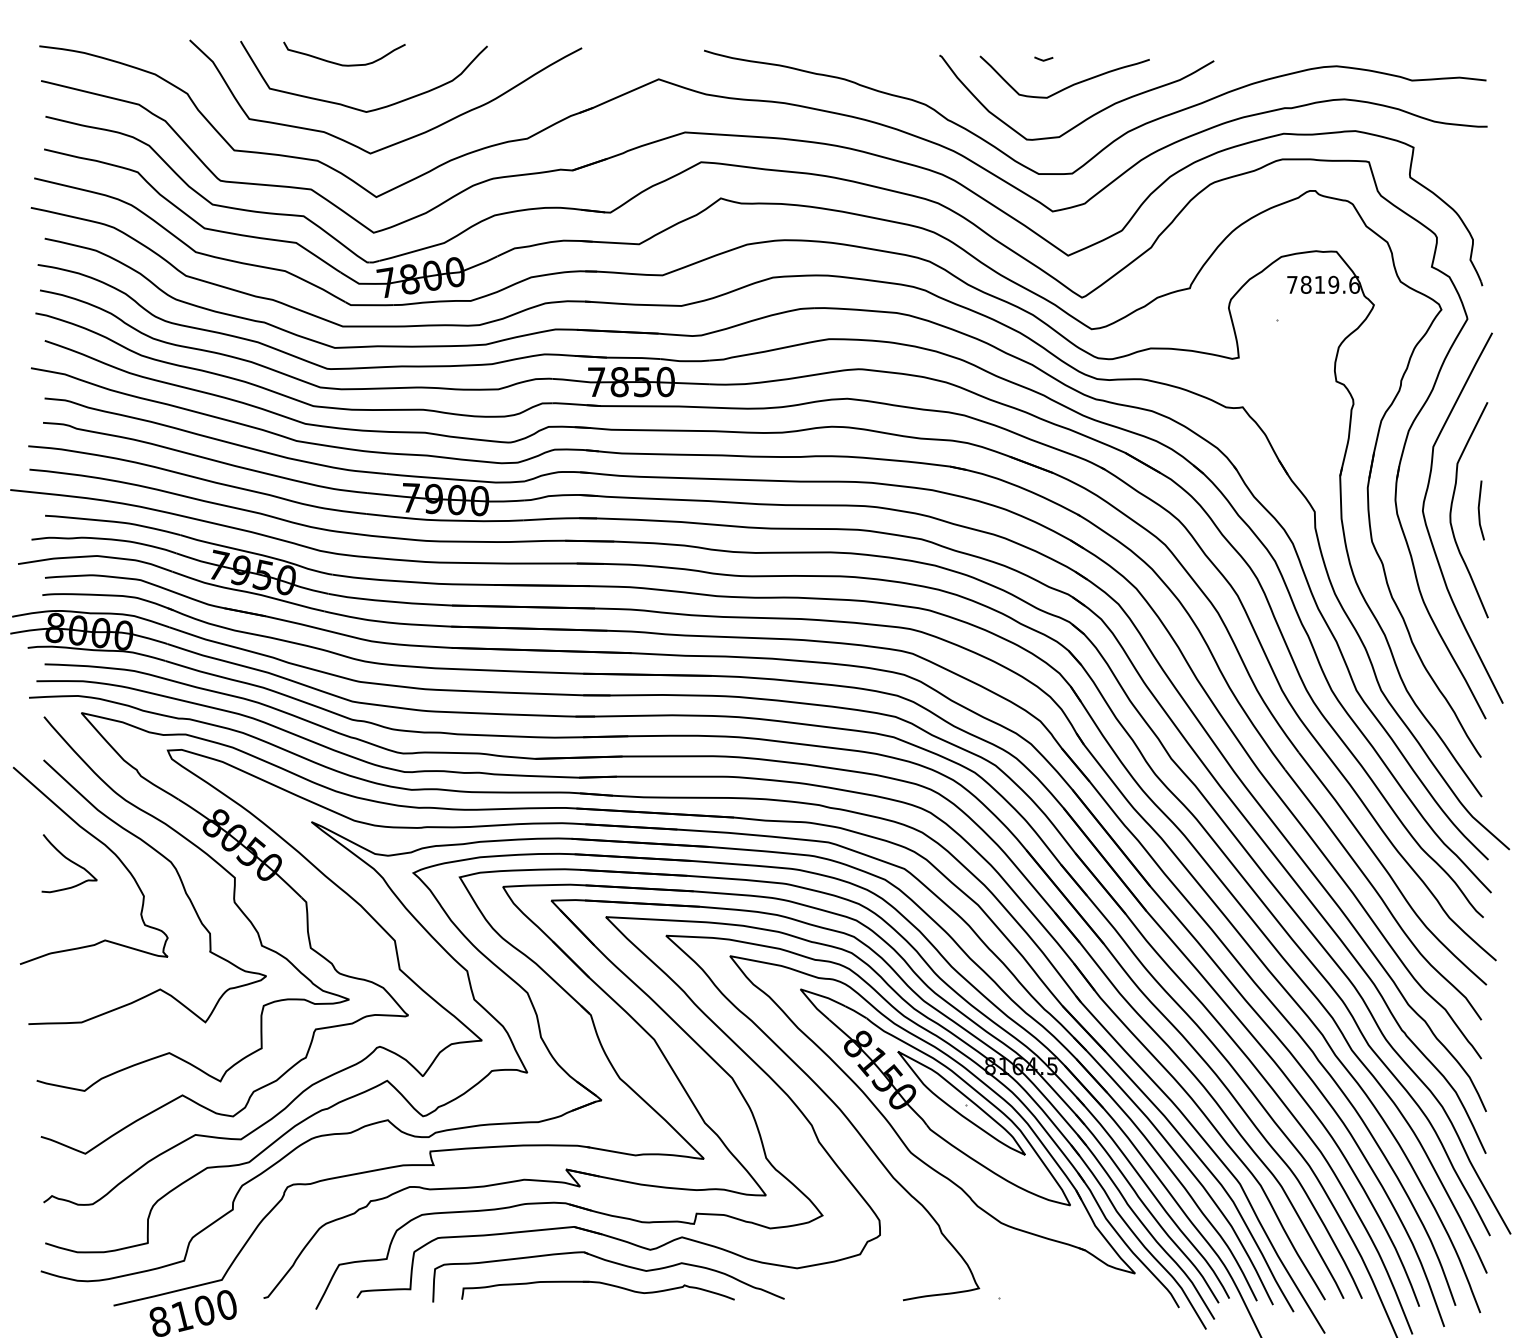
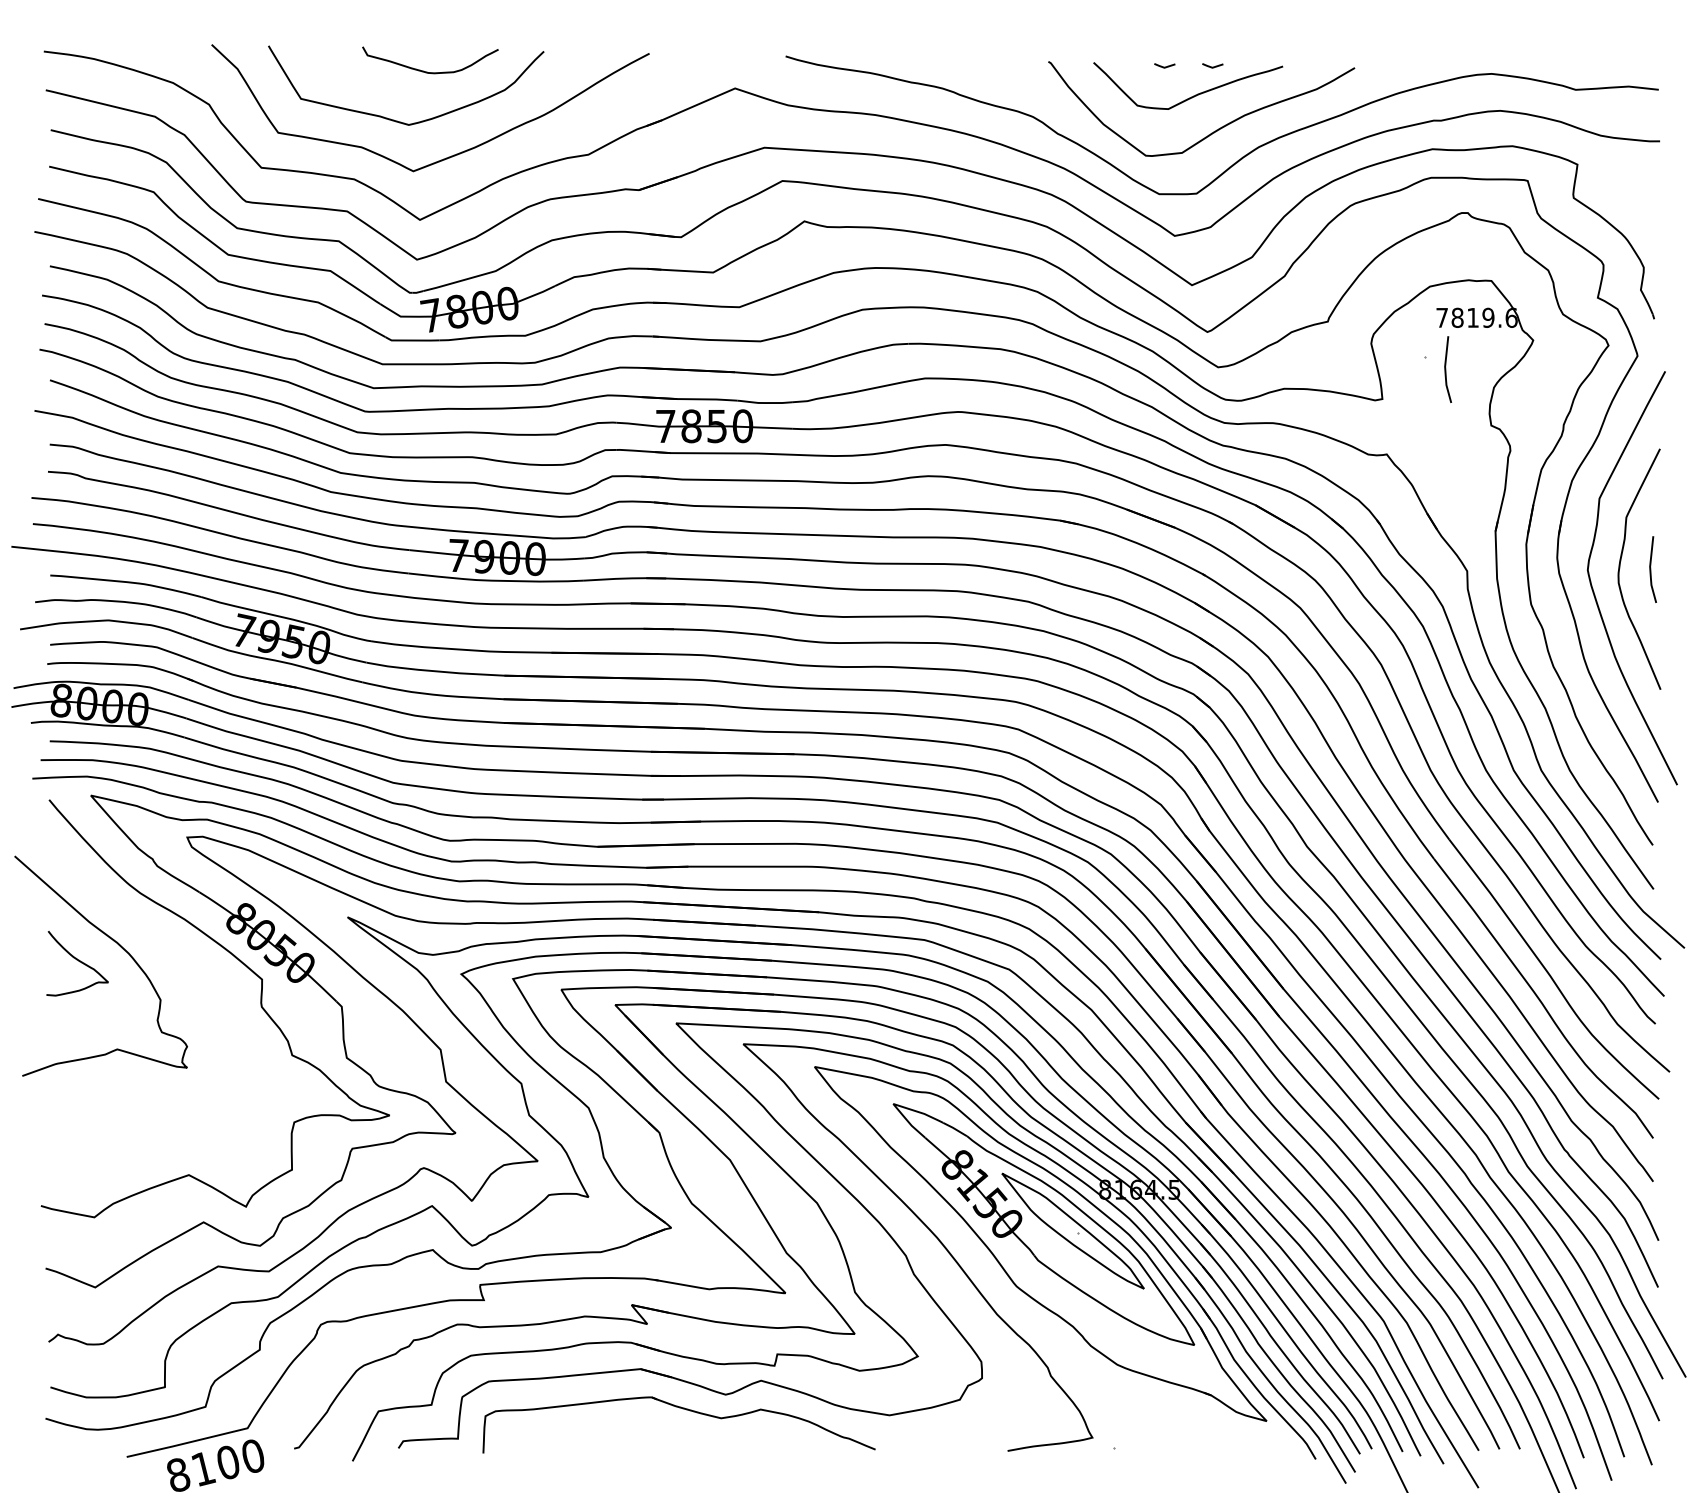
line: (1086, 59) -> (1212, 66), added
curve: (341, 64) -> (427, 71), moved
curve: (1296, 331) -> (1446, 369), added
curve: (179, 879) -> (200, 981), removed
part: (599, 1283) -> (668, 1432), removed

